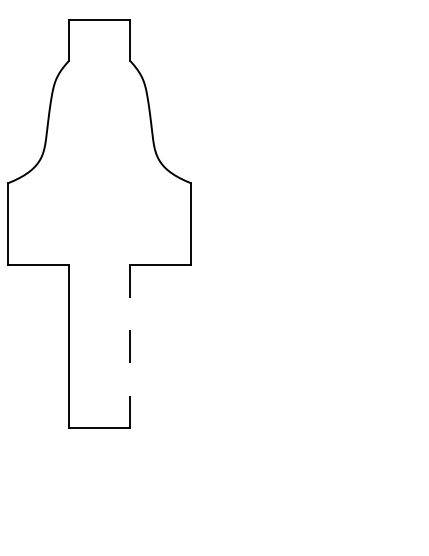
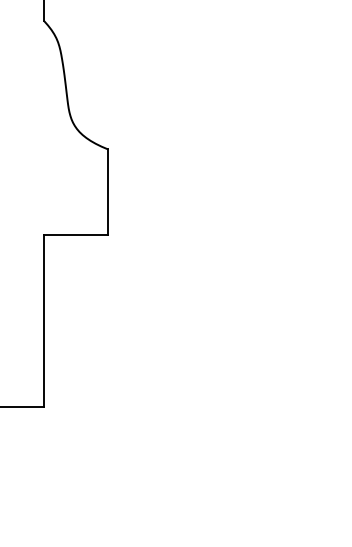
line: (130, 346) -> (44, 320), dashed -> solid

